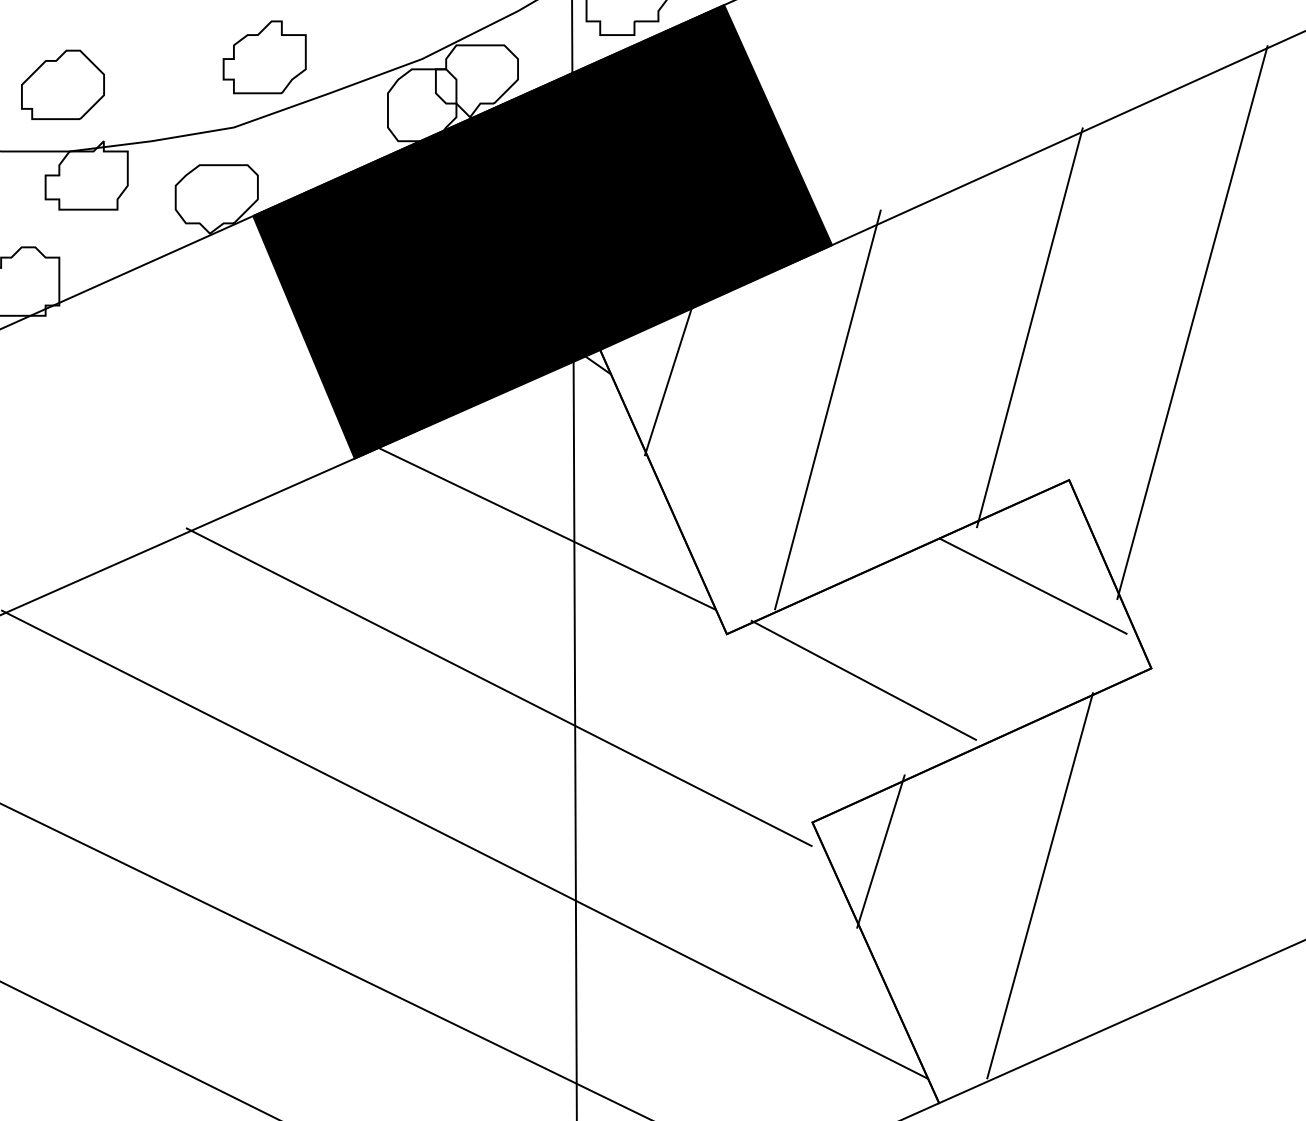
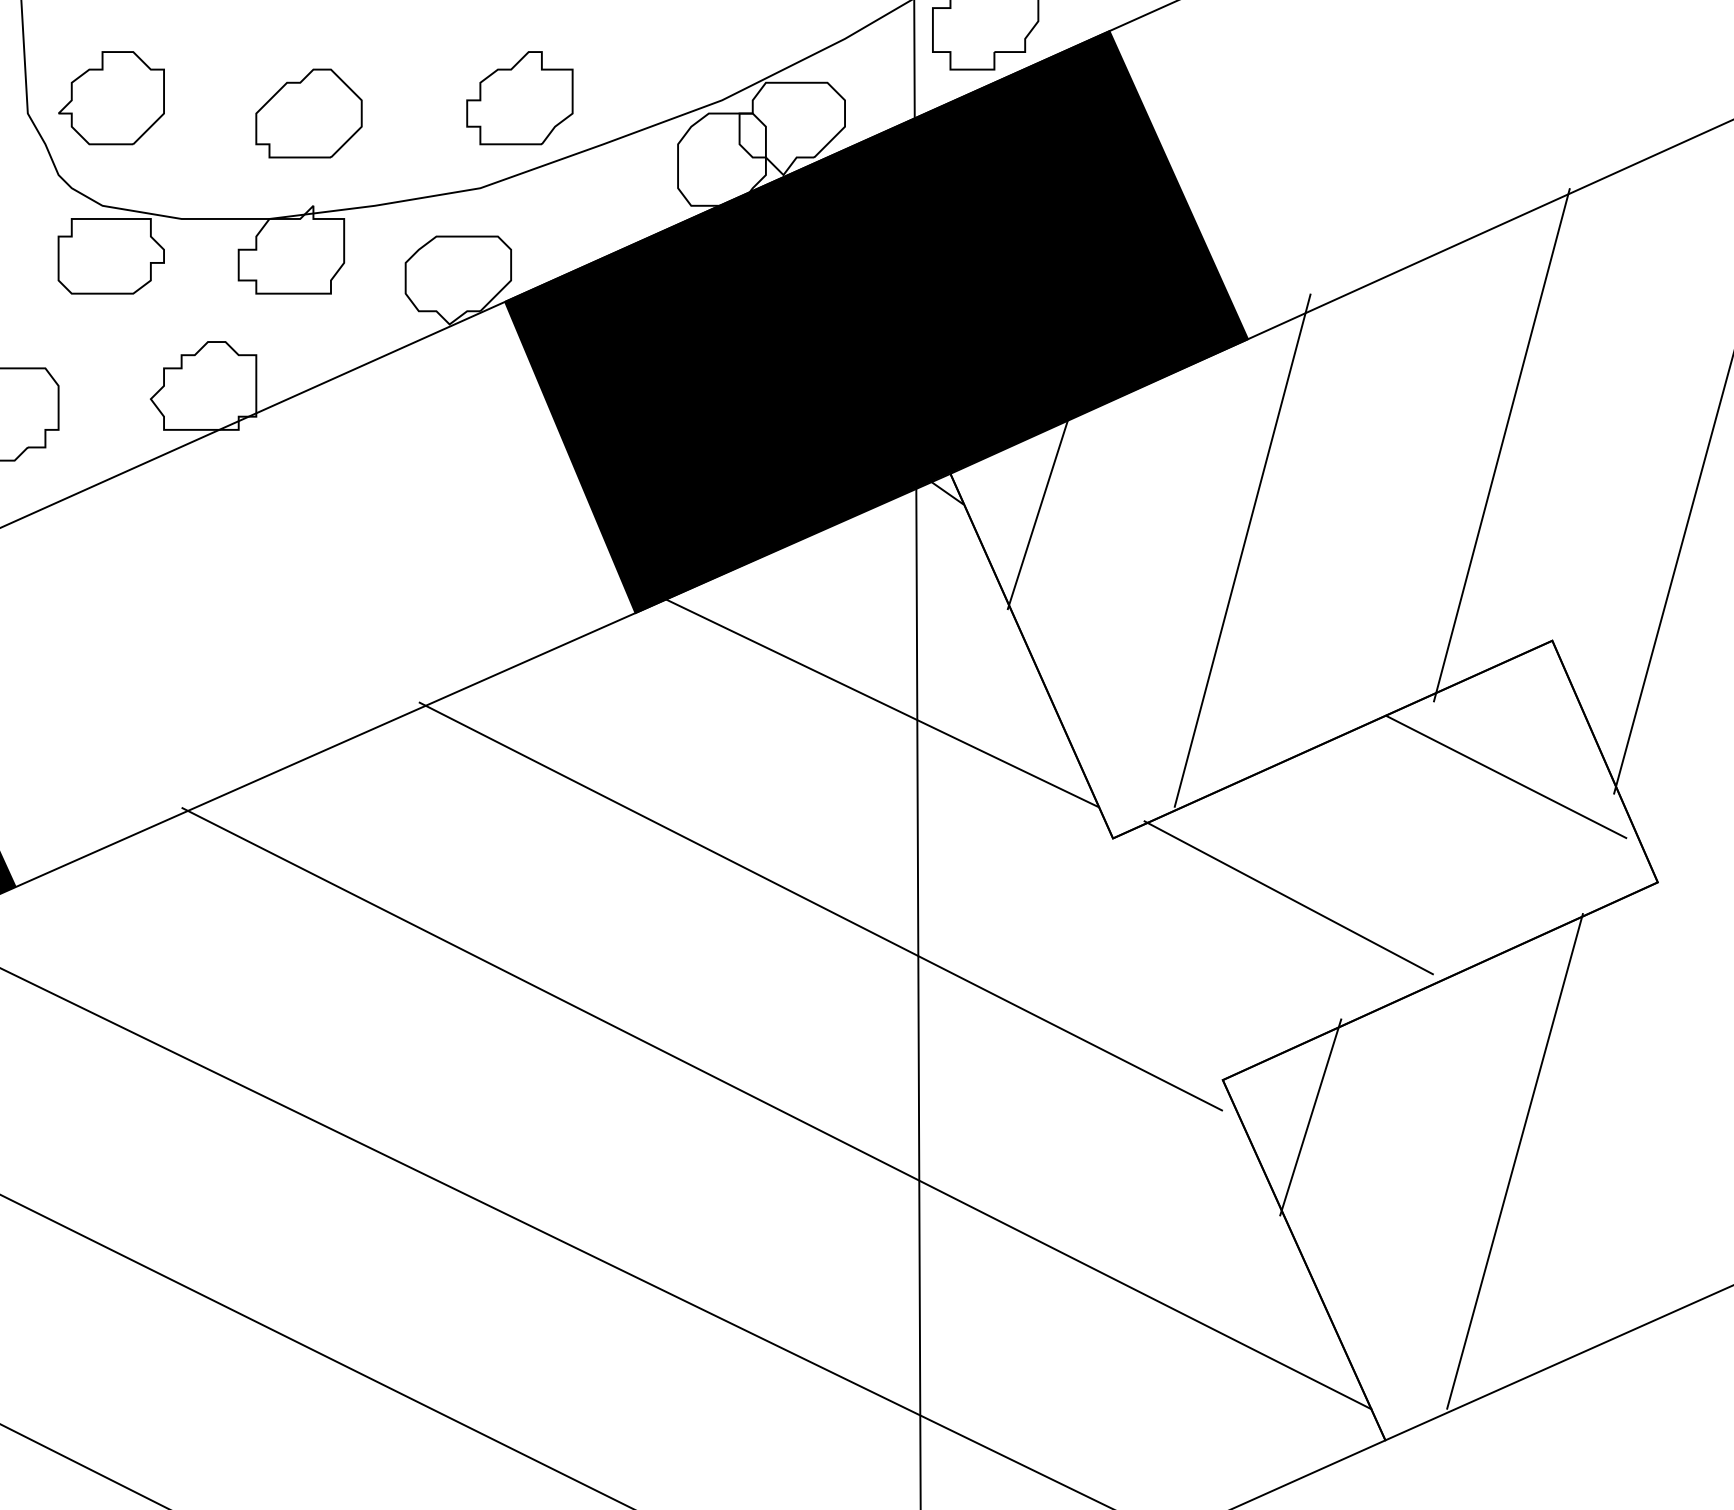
part: (62, 84) -> (308, 113), moved

